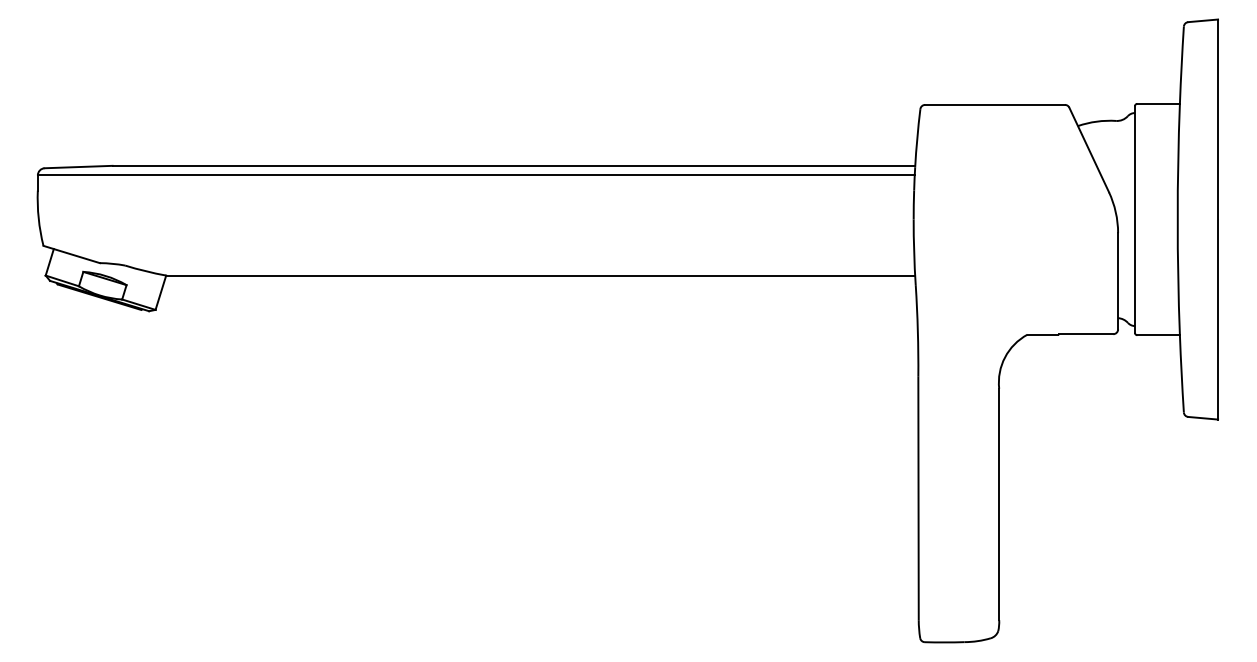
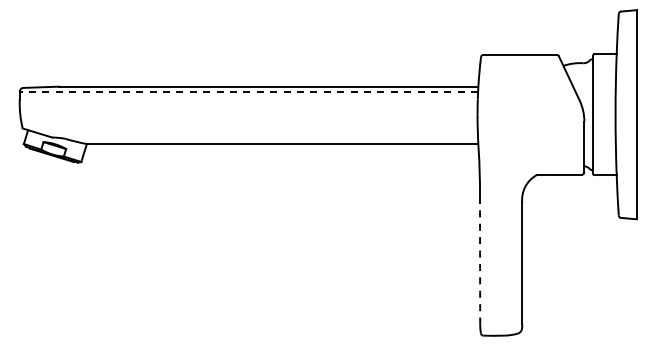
line: (475, 175) -> (248, 91), solid -> dashed
arc: (919, 498) -> (480, 260), solid -> dashed

